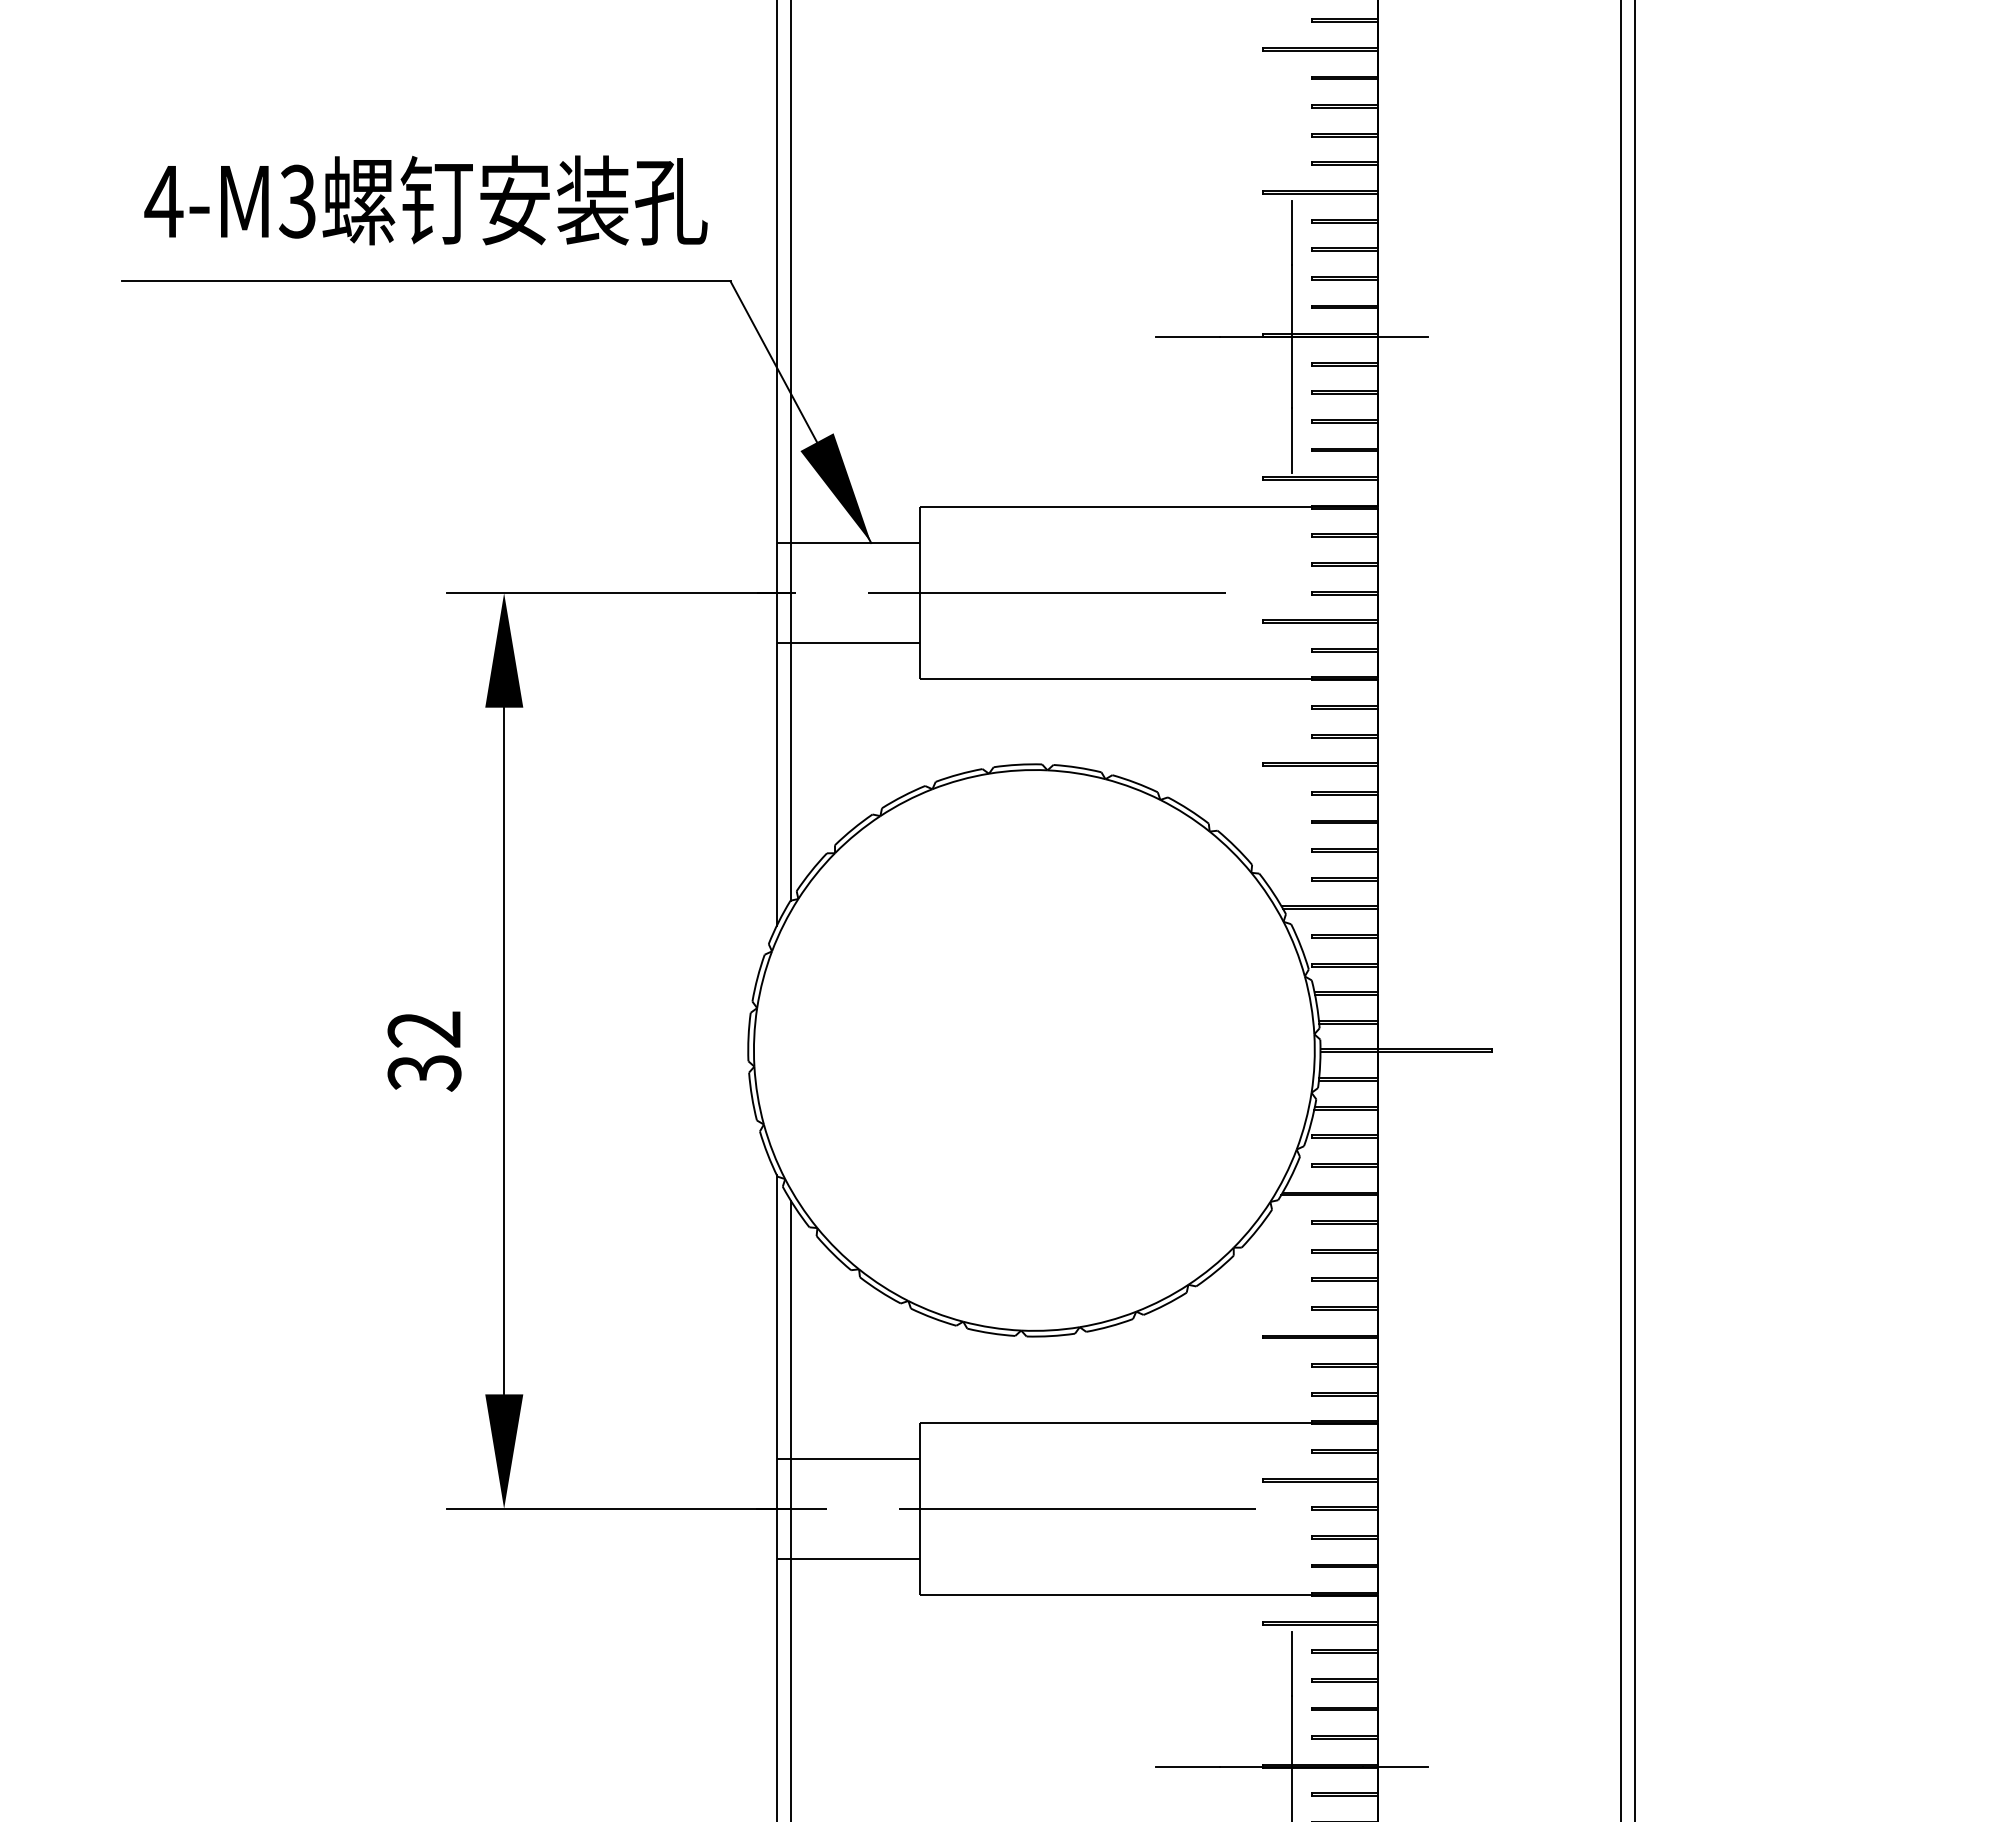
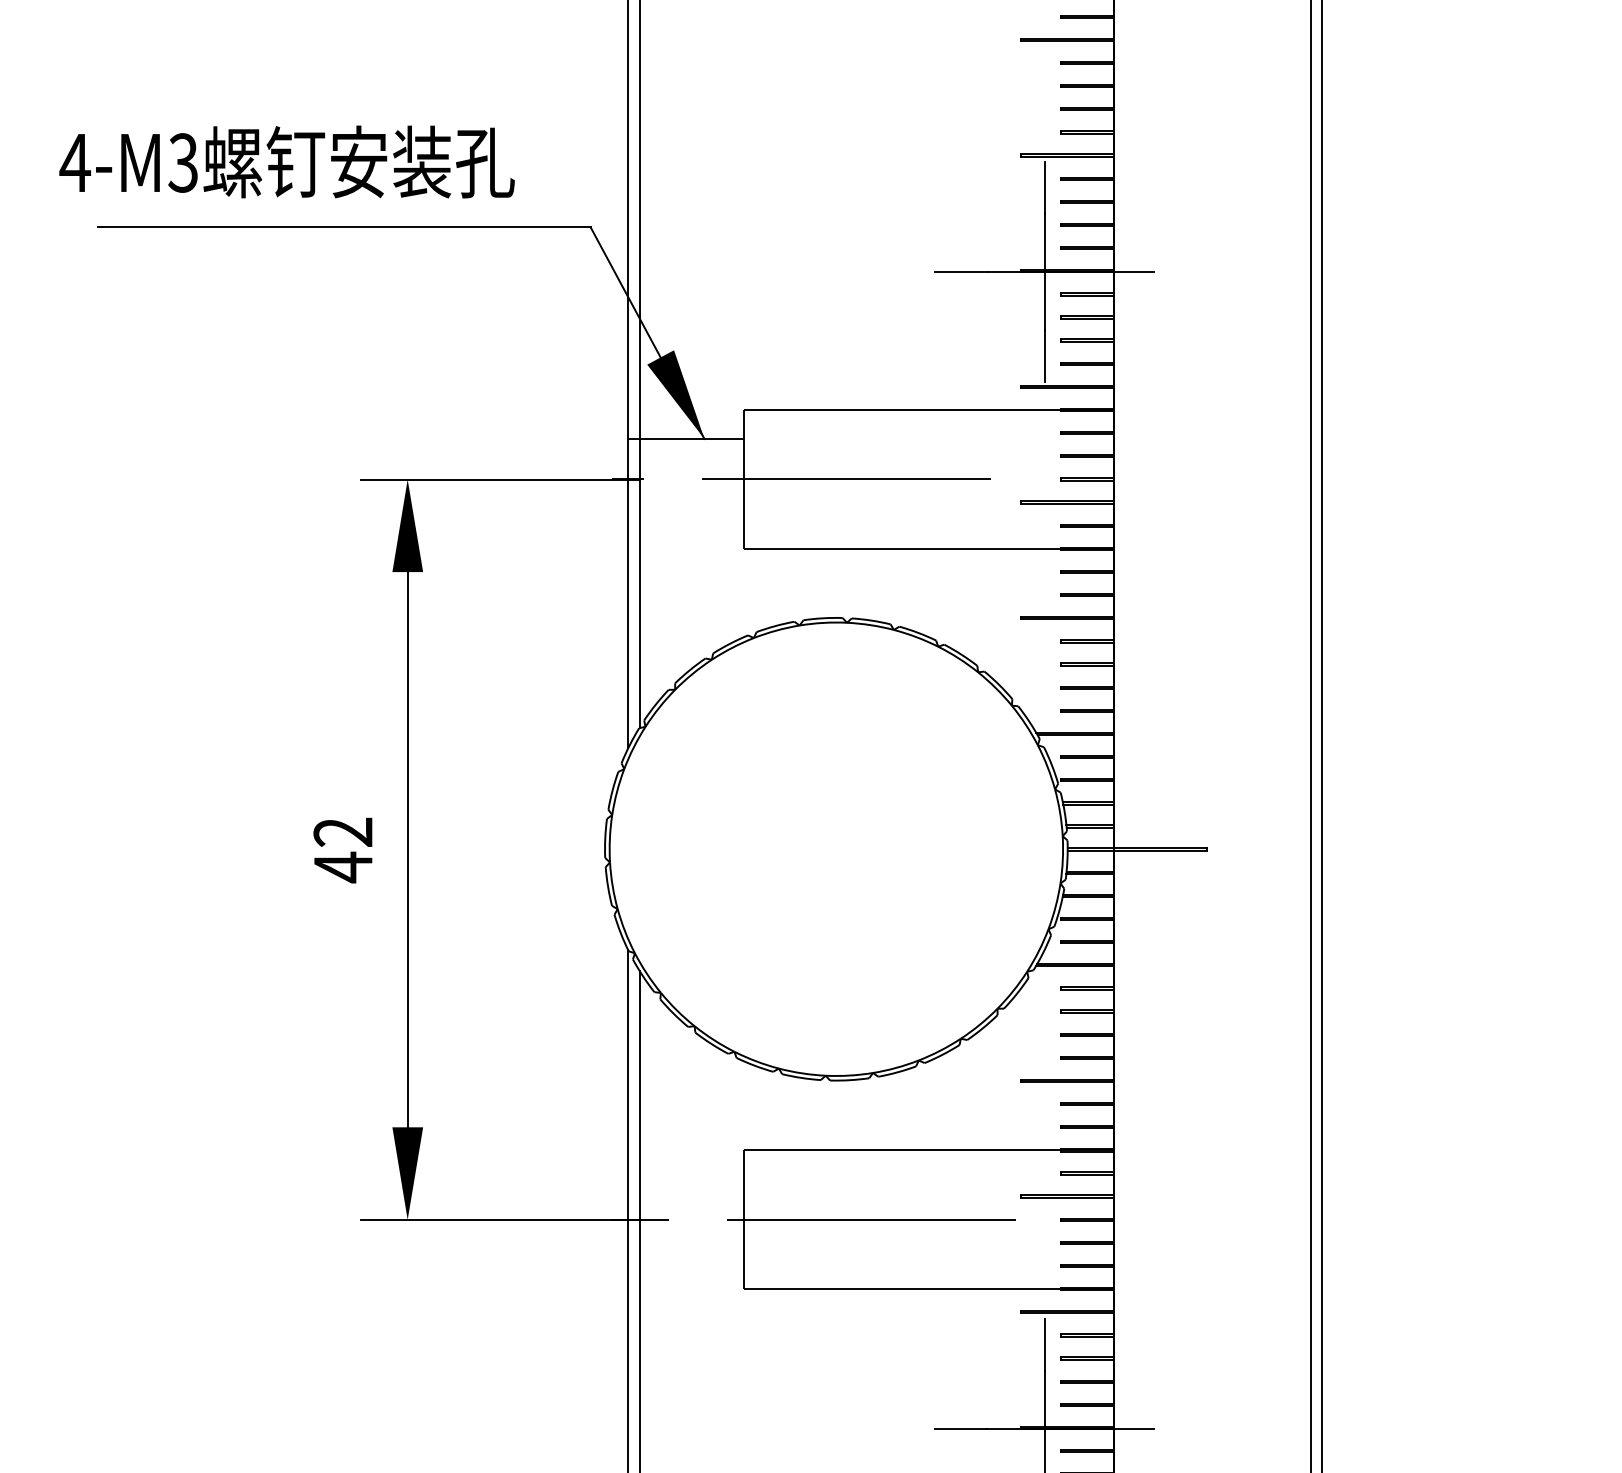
text: (425, 200) -> (286, 162), moved
line: (847, 643) -> (685, 520), removed
text: (424, 1072) -> (343, 867), 32 -> 42
line: (847, 1458) -> (685, 1179), removed
line: (847, 1558) -> (685, 1260), removed

